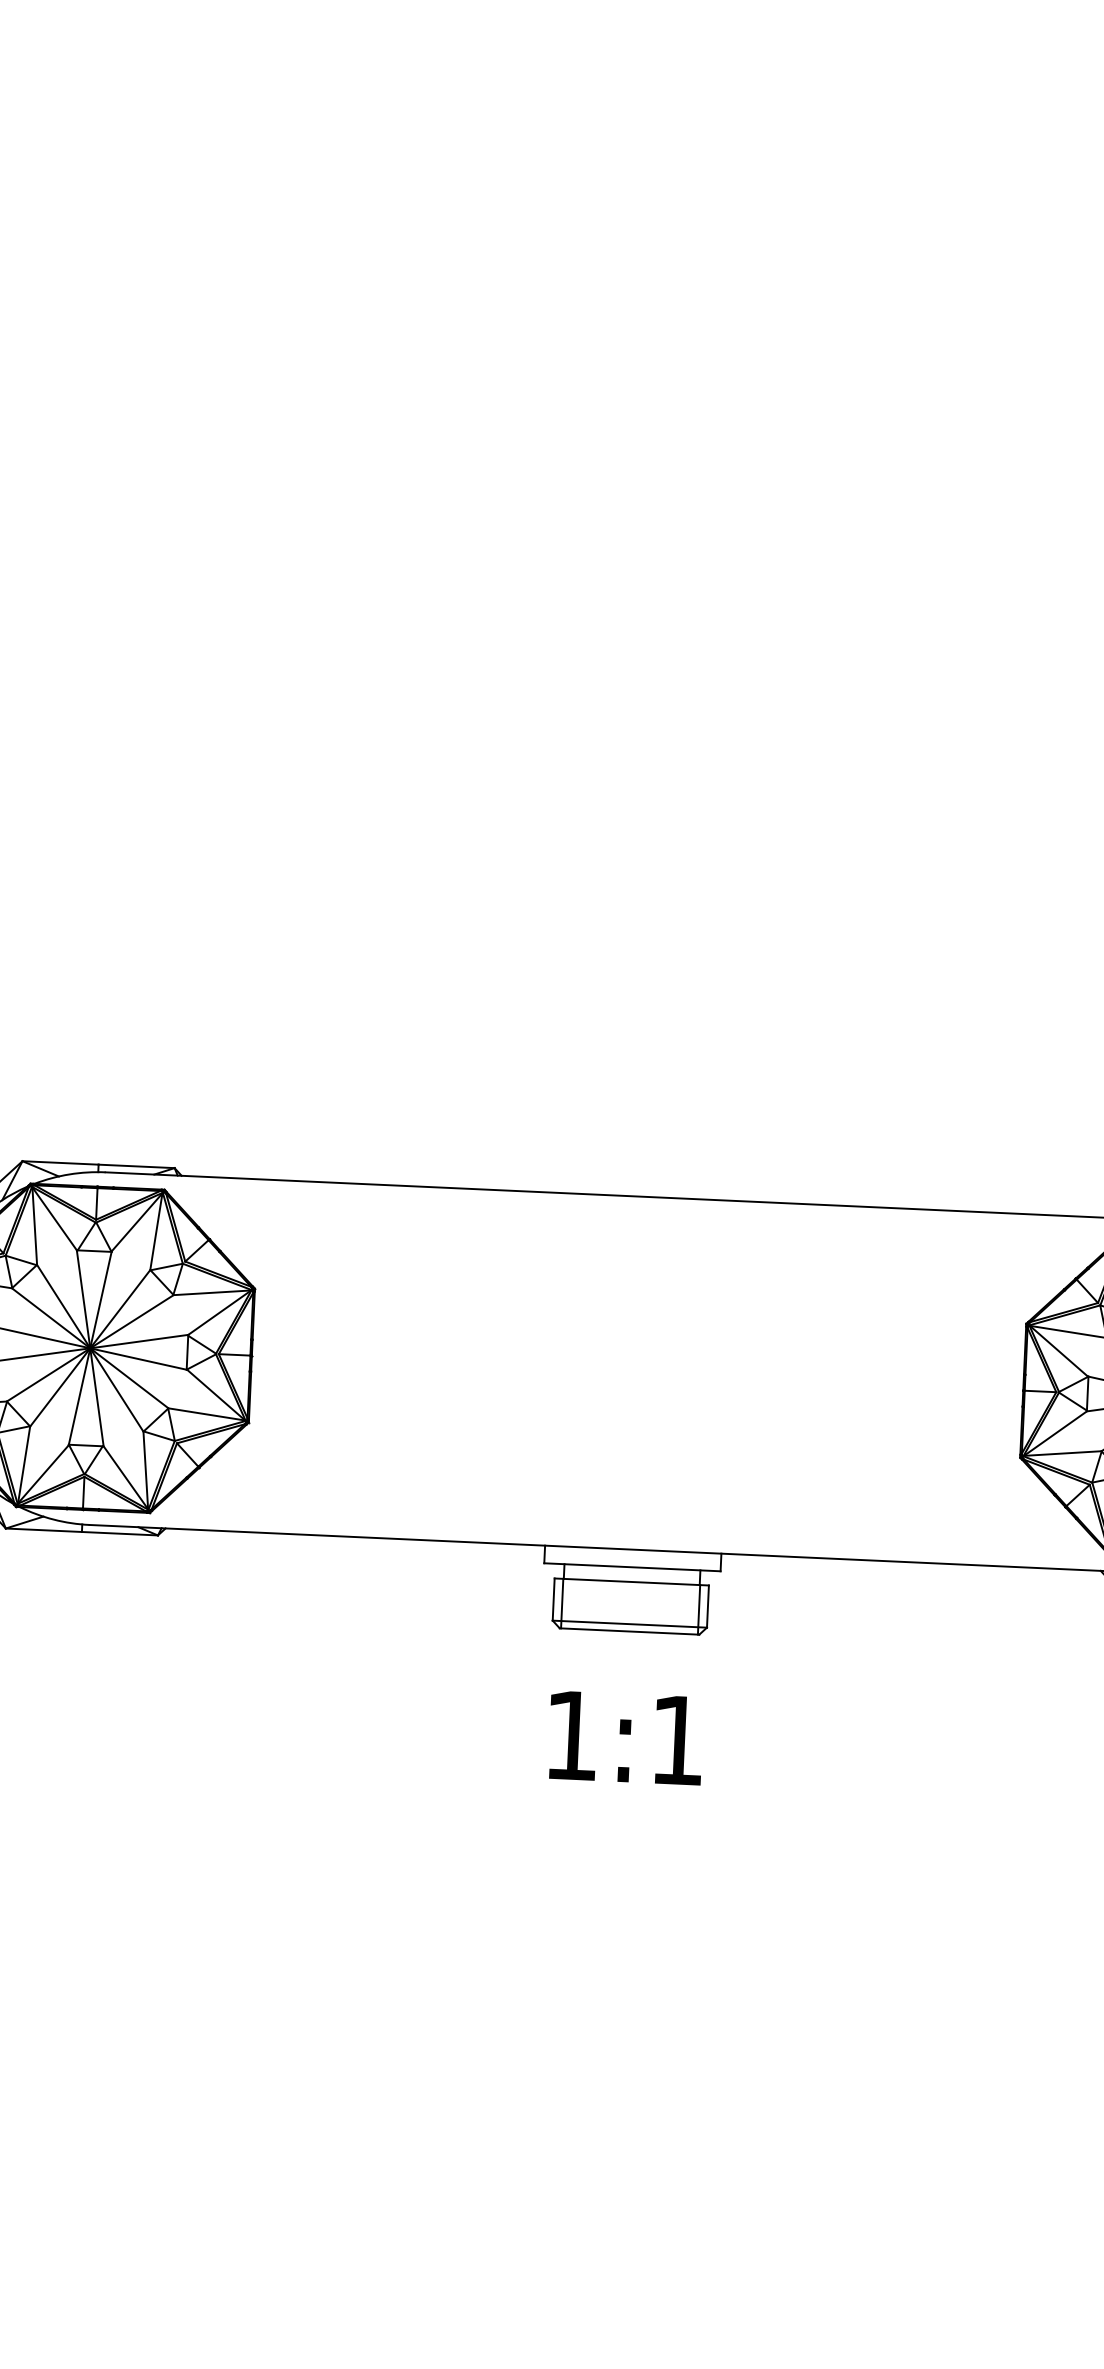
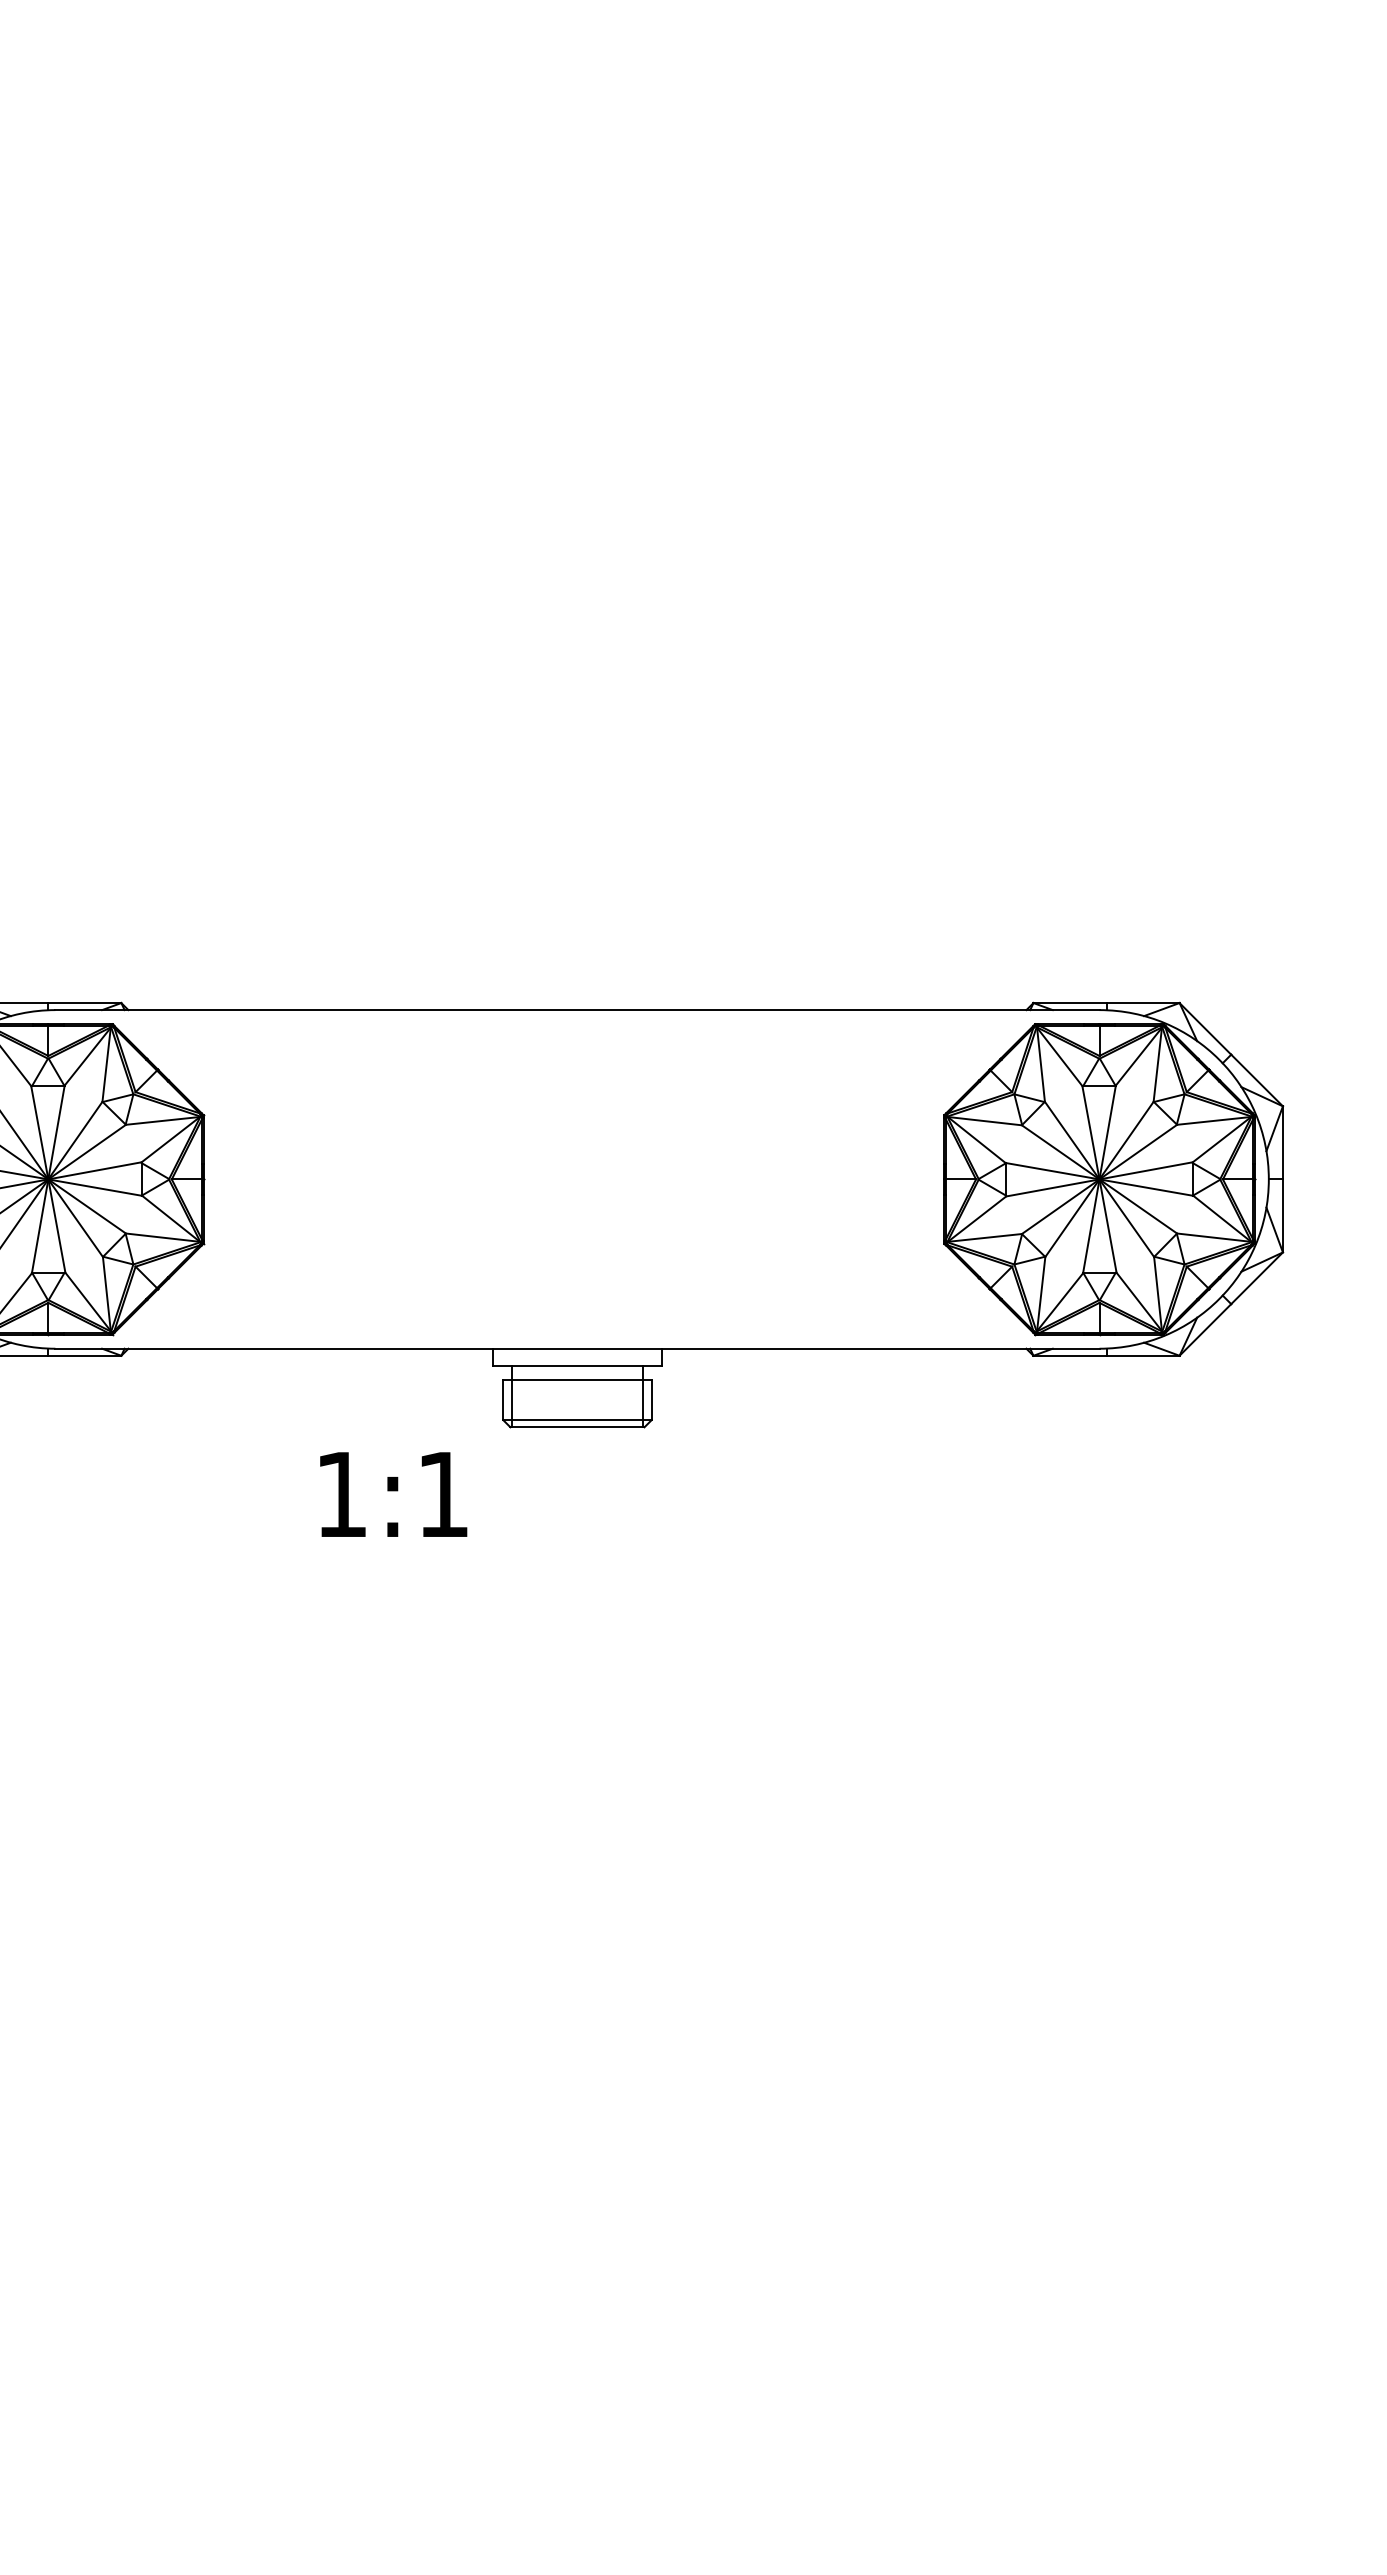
text: (625, 1737) -> (393, 1494), moved

